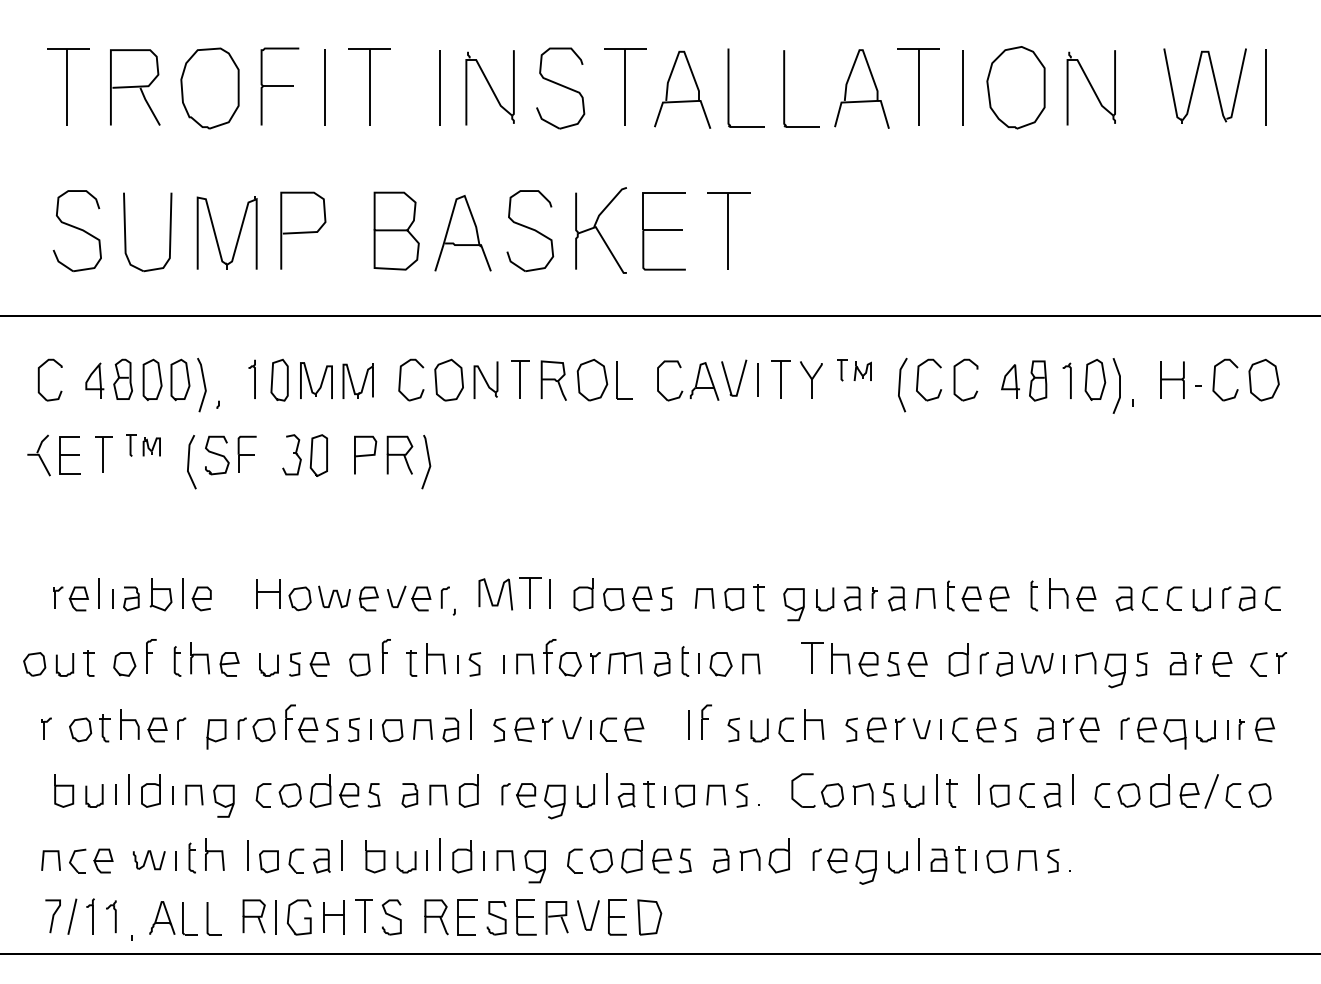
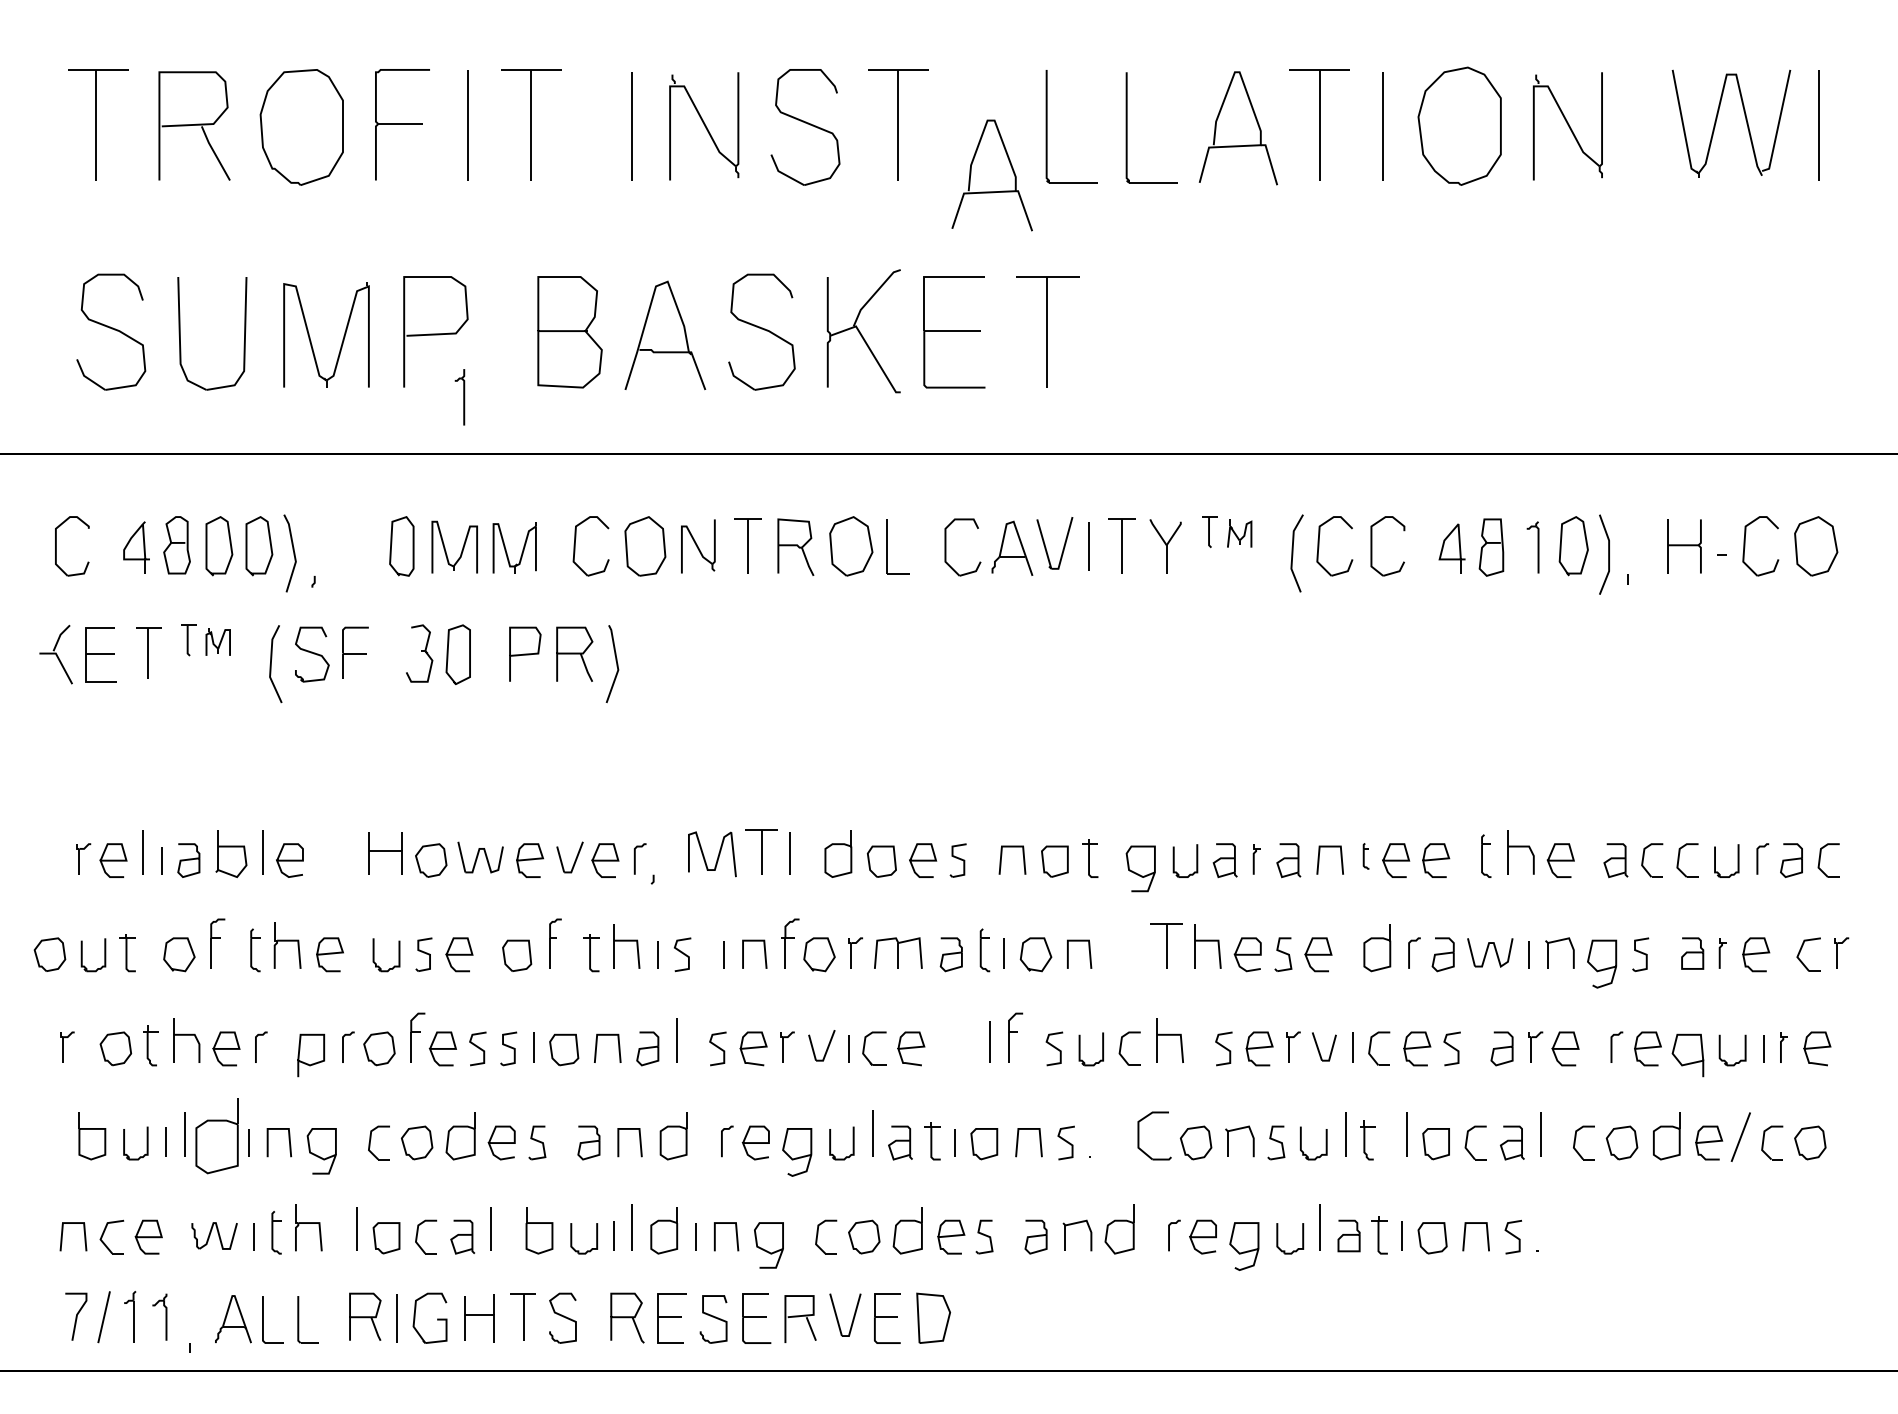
part: (682, 89) -> (992, 174), moved
part: (251, 378) -> (459, 395), moved
part: (950, 595) -> (1365, 855), size x0.6
part: (150, 790) -> (216, 1135), size x1.6

